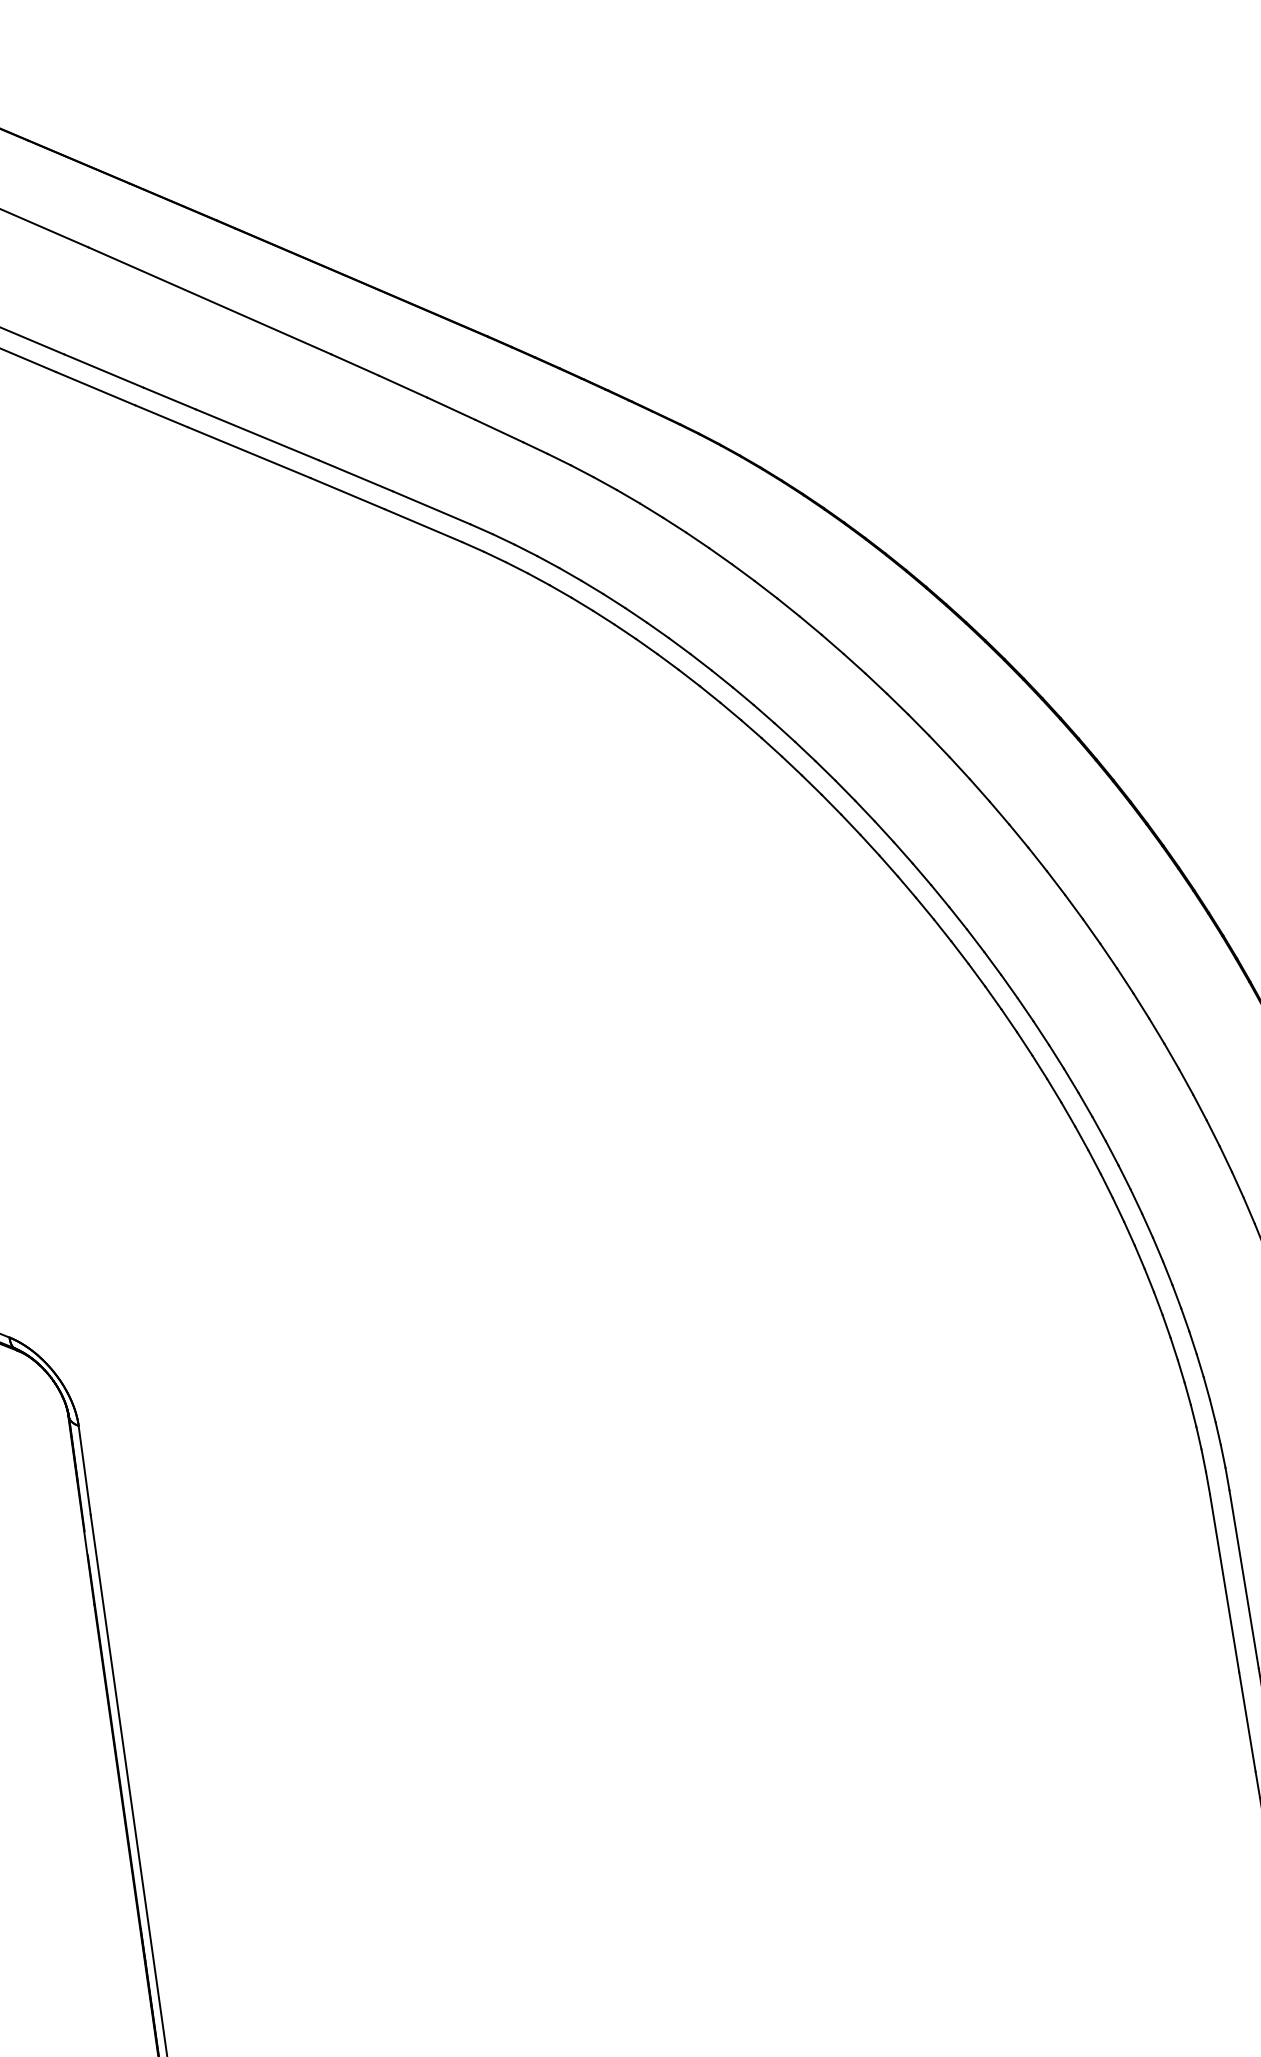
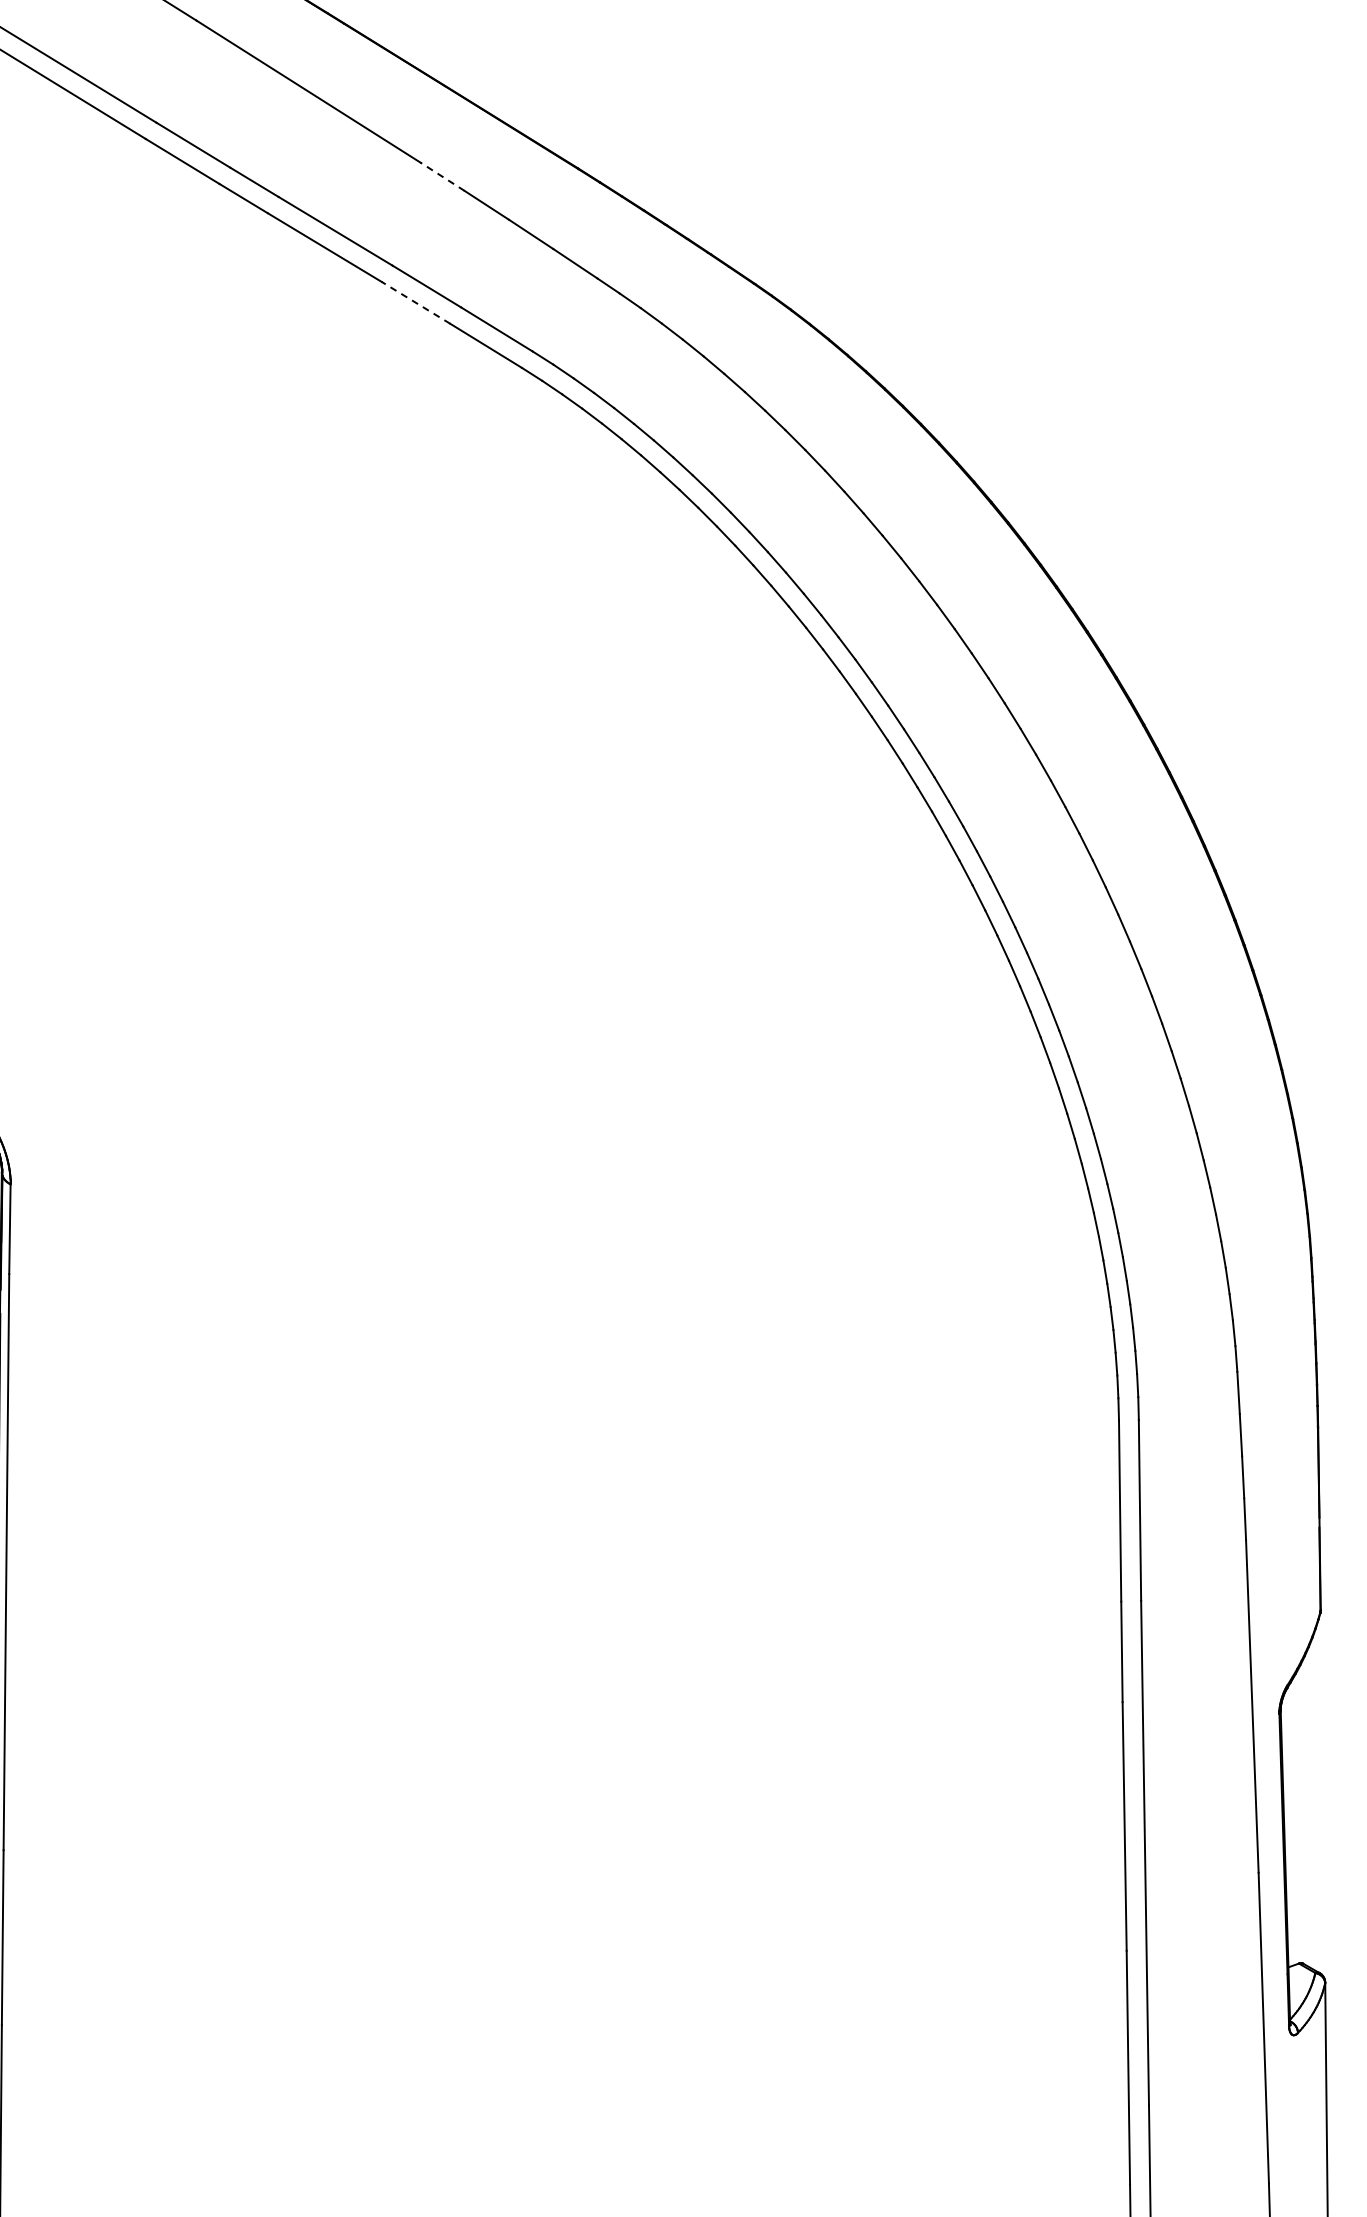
line: (354, 364) -> (442, 176), solid -> dashed
line: (347, 493) -> (415, 302), solid -> dashed

